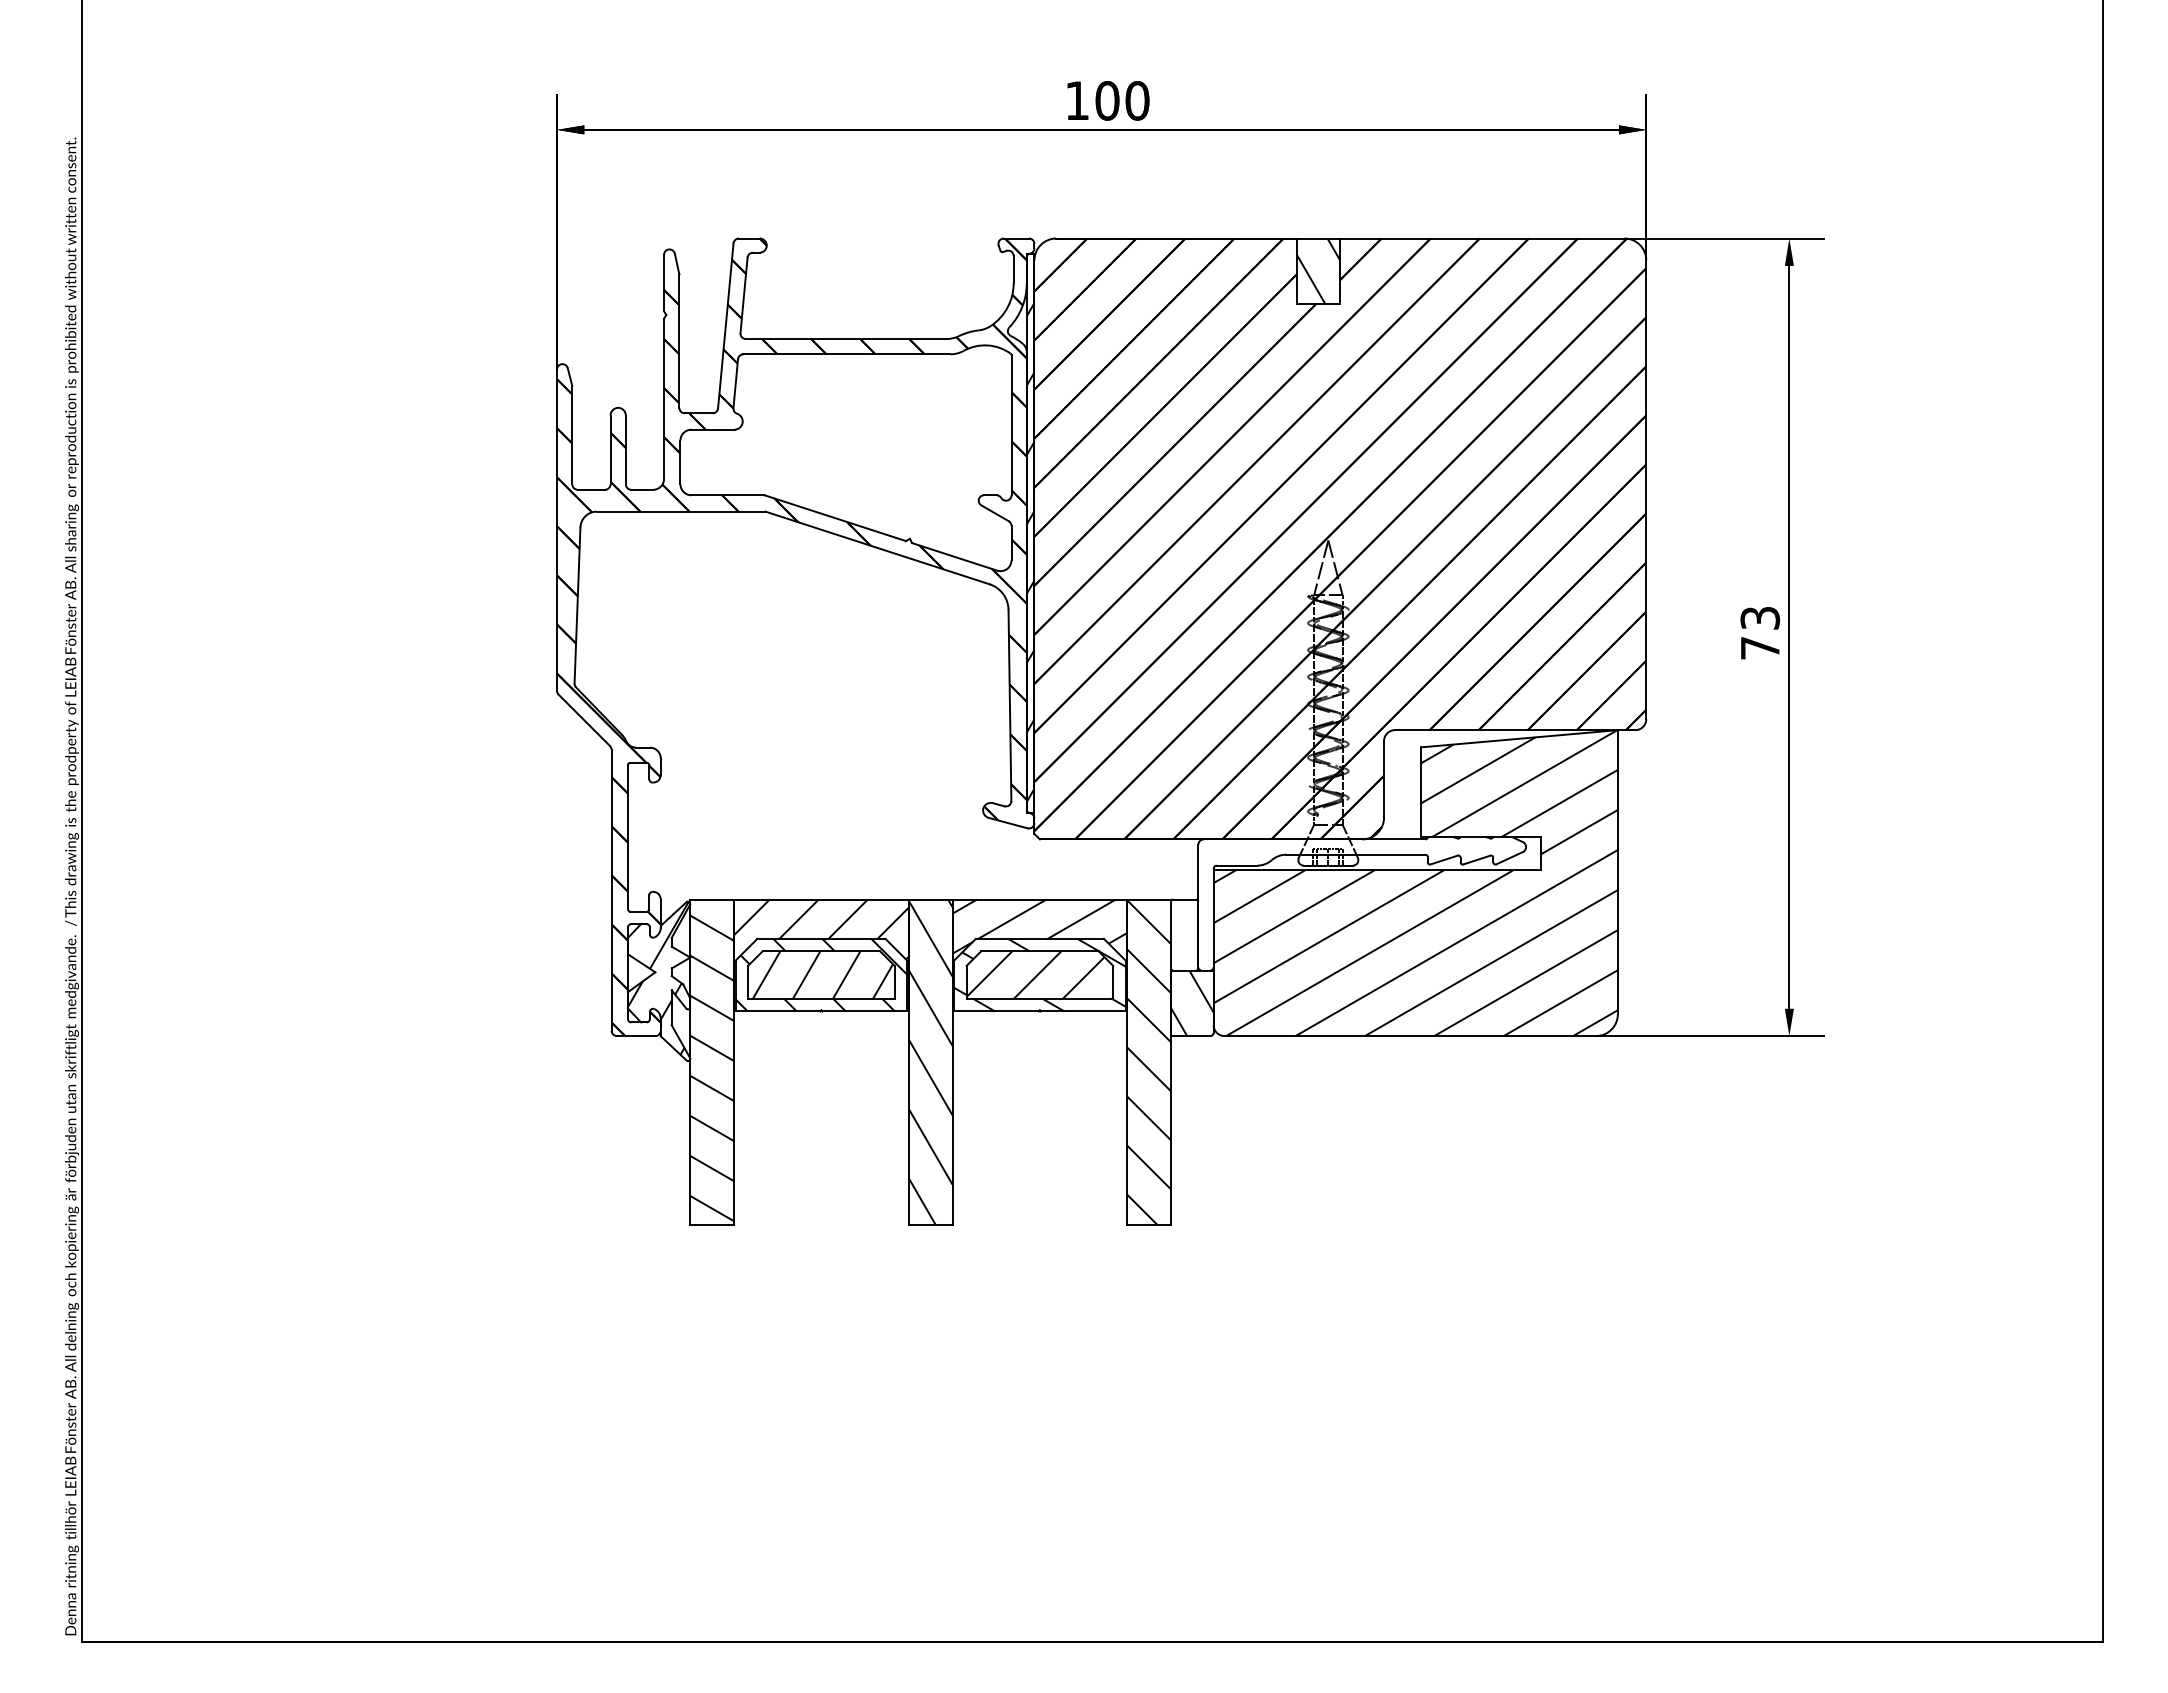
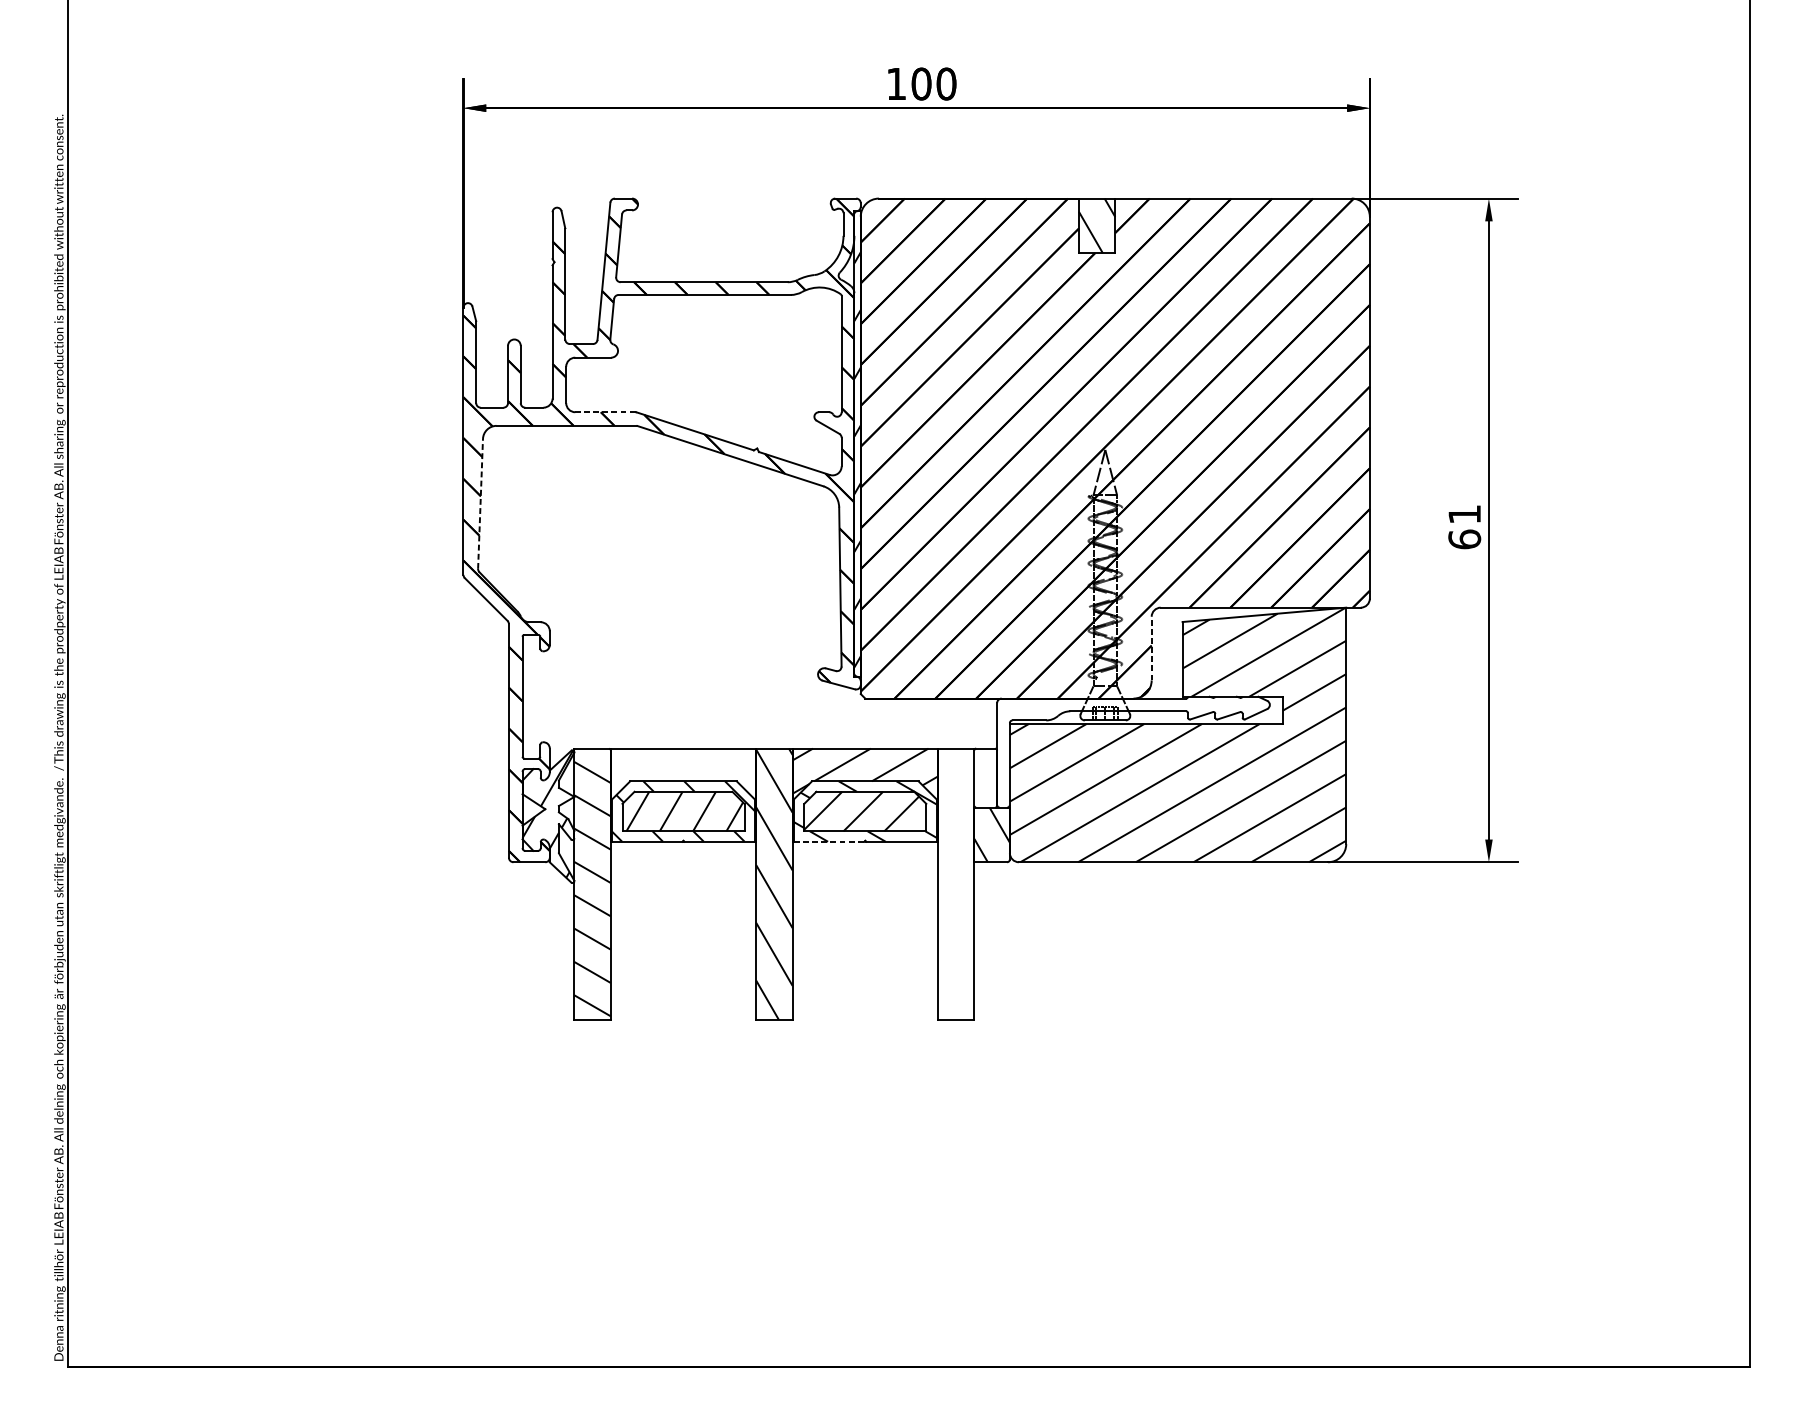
line: (727, 495) -> (605, 412), solid -> dashed
line: (577, 604) -> (480, 503), solid -> dashed
text: (1760, 633) -> (1464, 527), 73 -> 61
line: (1384, 778) -> (1152, 647), solid -> dashed
hatch: (821, 953) -> (683, 793), removed
line: (996, 1011) -> (829, 841), solid -> dashed
hatch: (1149, 1062) -> (956, 884), removed

